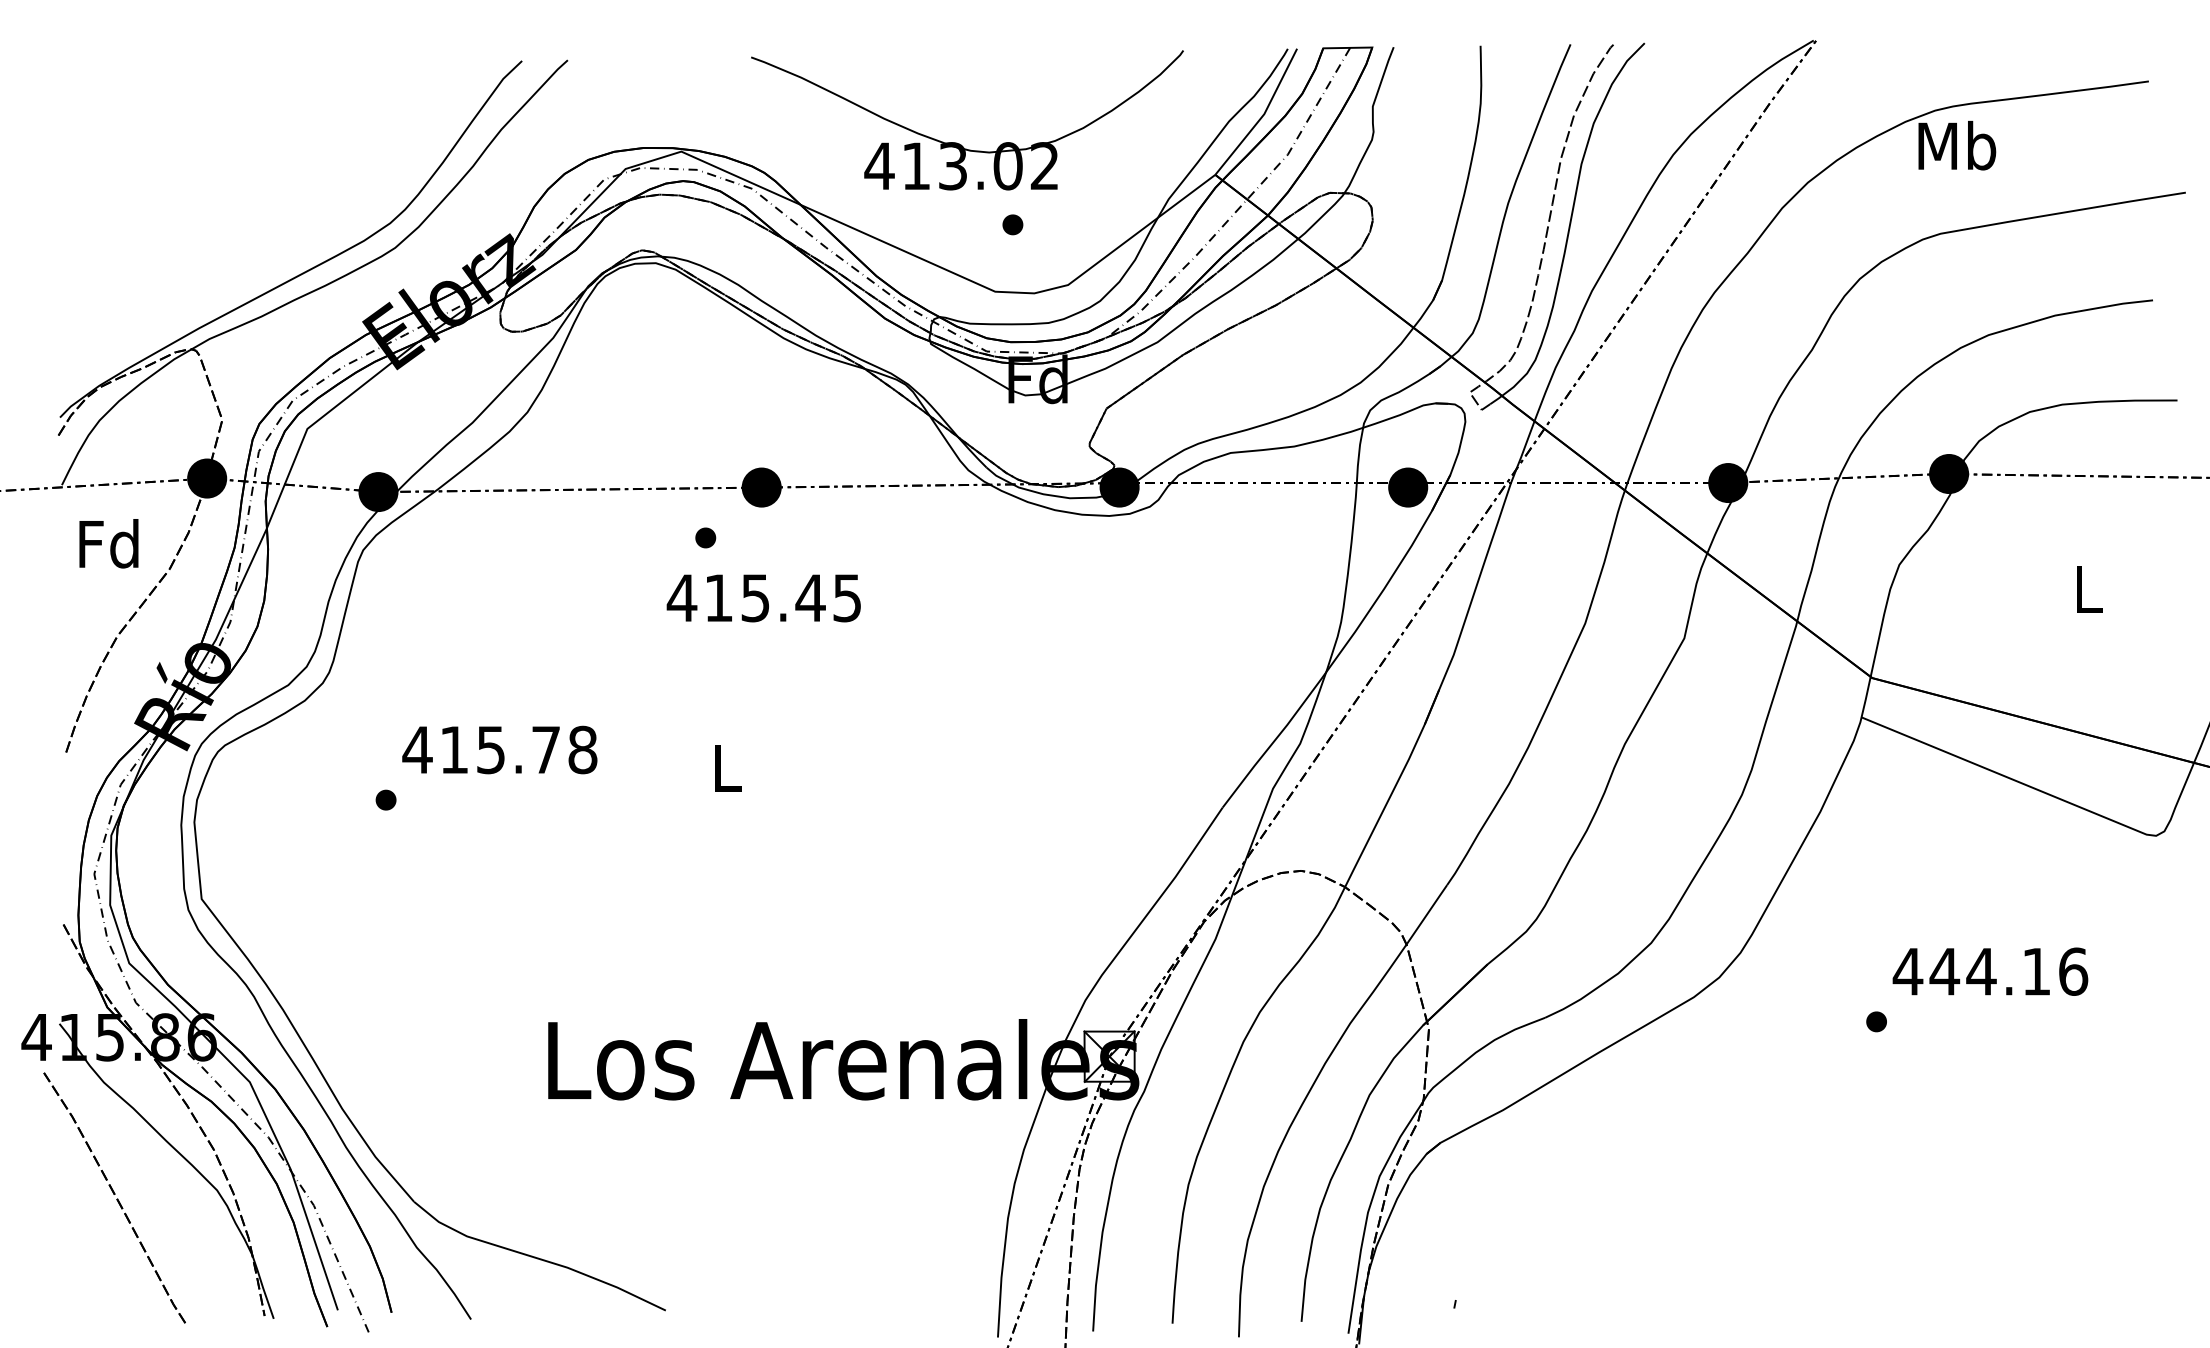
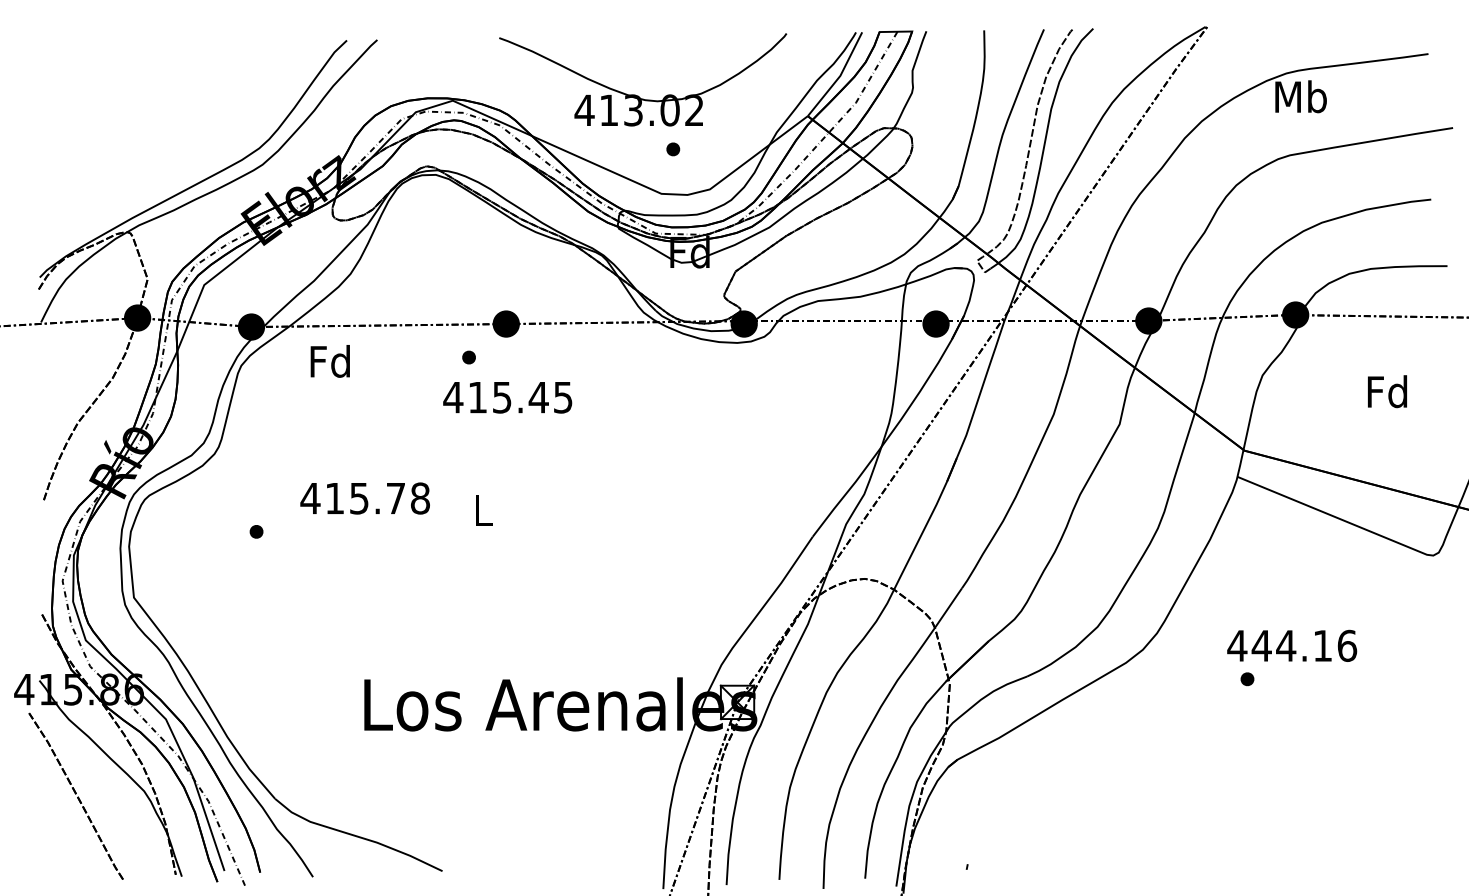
text: (107, 543) -> (329, 361), moved
text: (2087, 589) -> (1387, 391), L -> Fd
text: (498, 749) -> (364, 498), moved
text: (1990, 971) -> (1292, 645), moved

